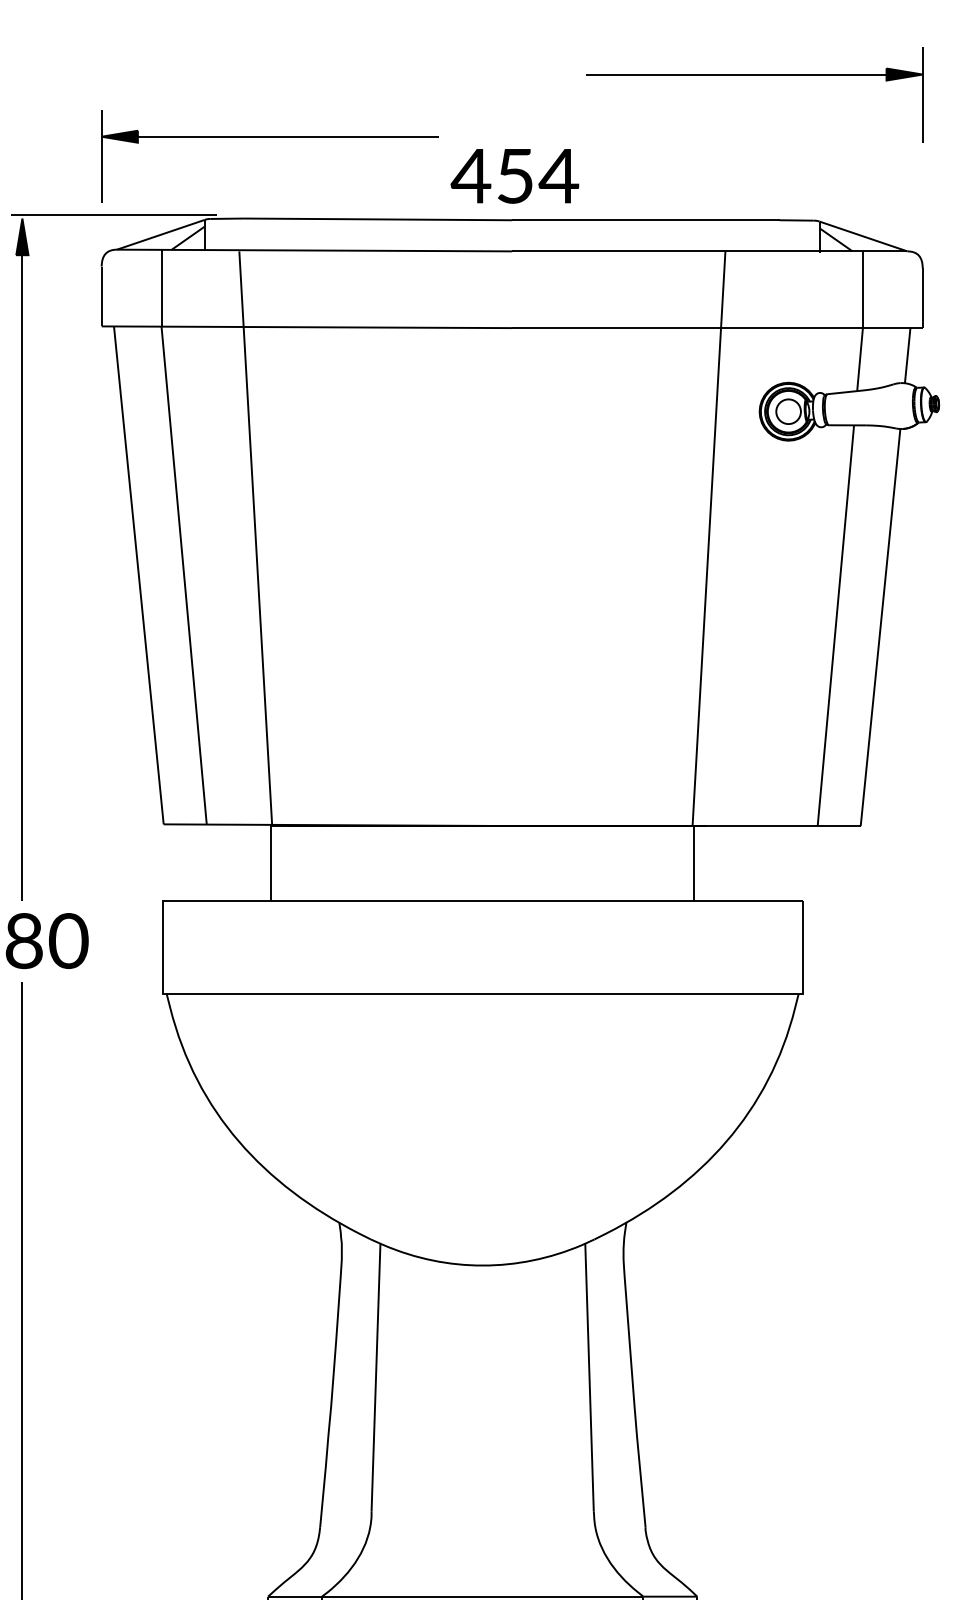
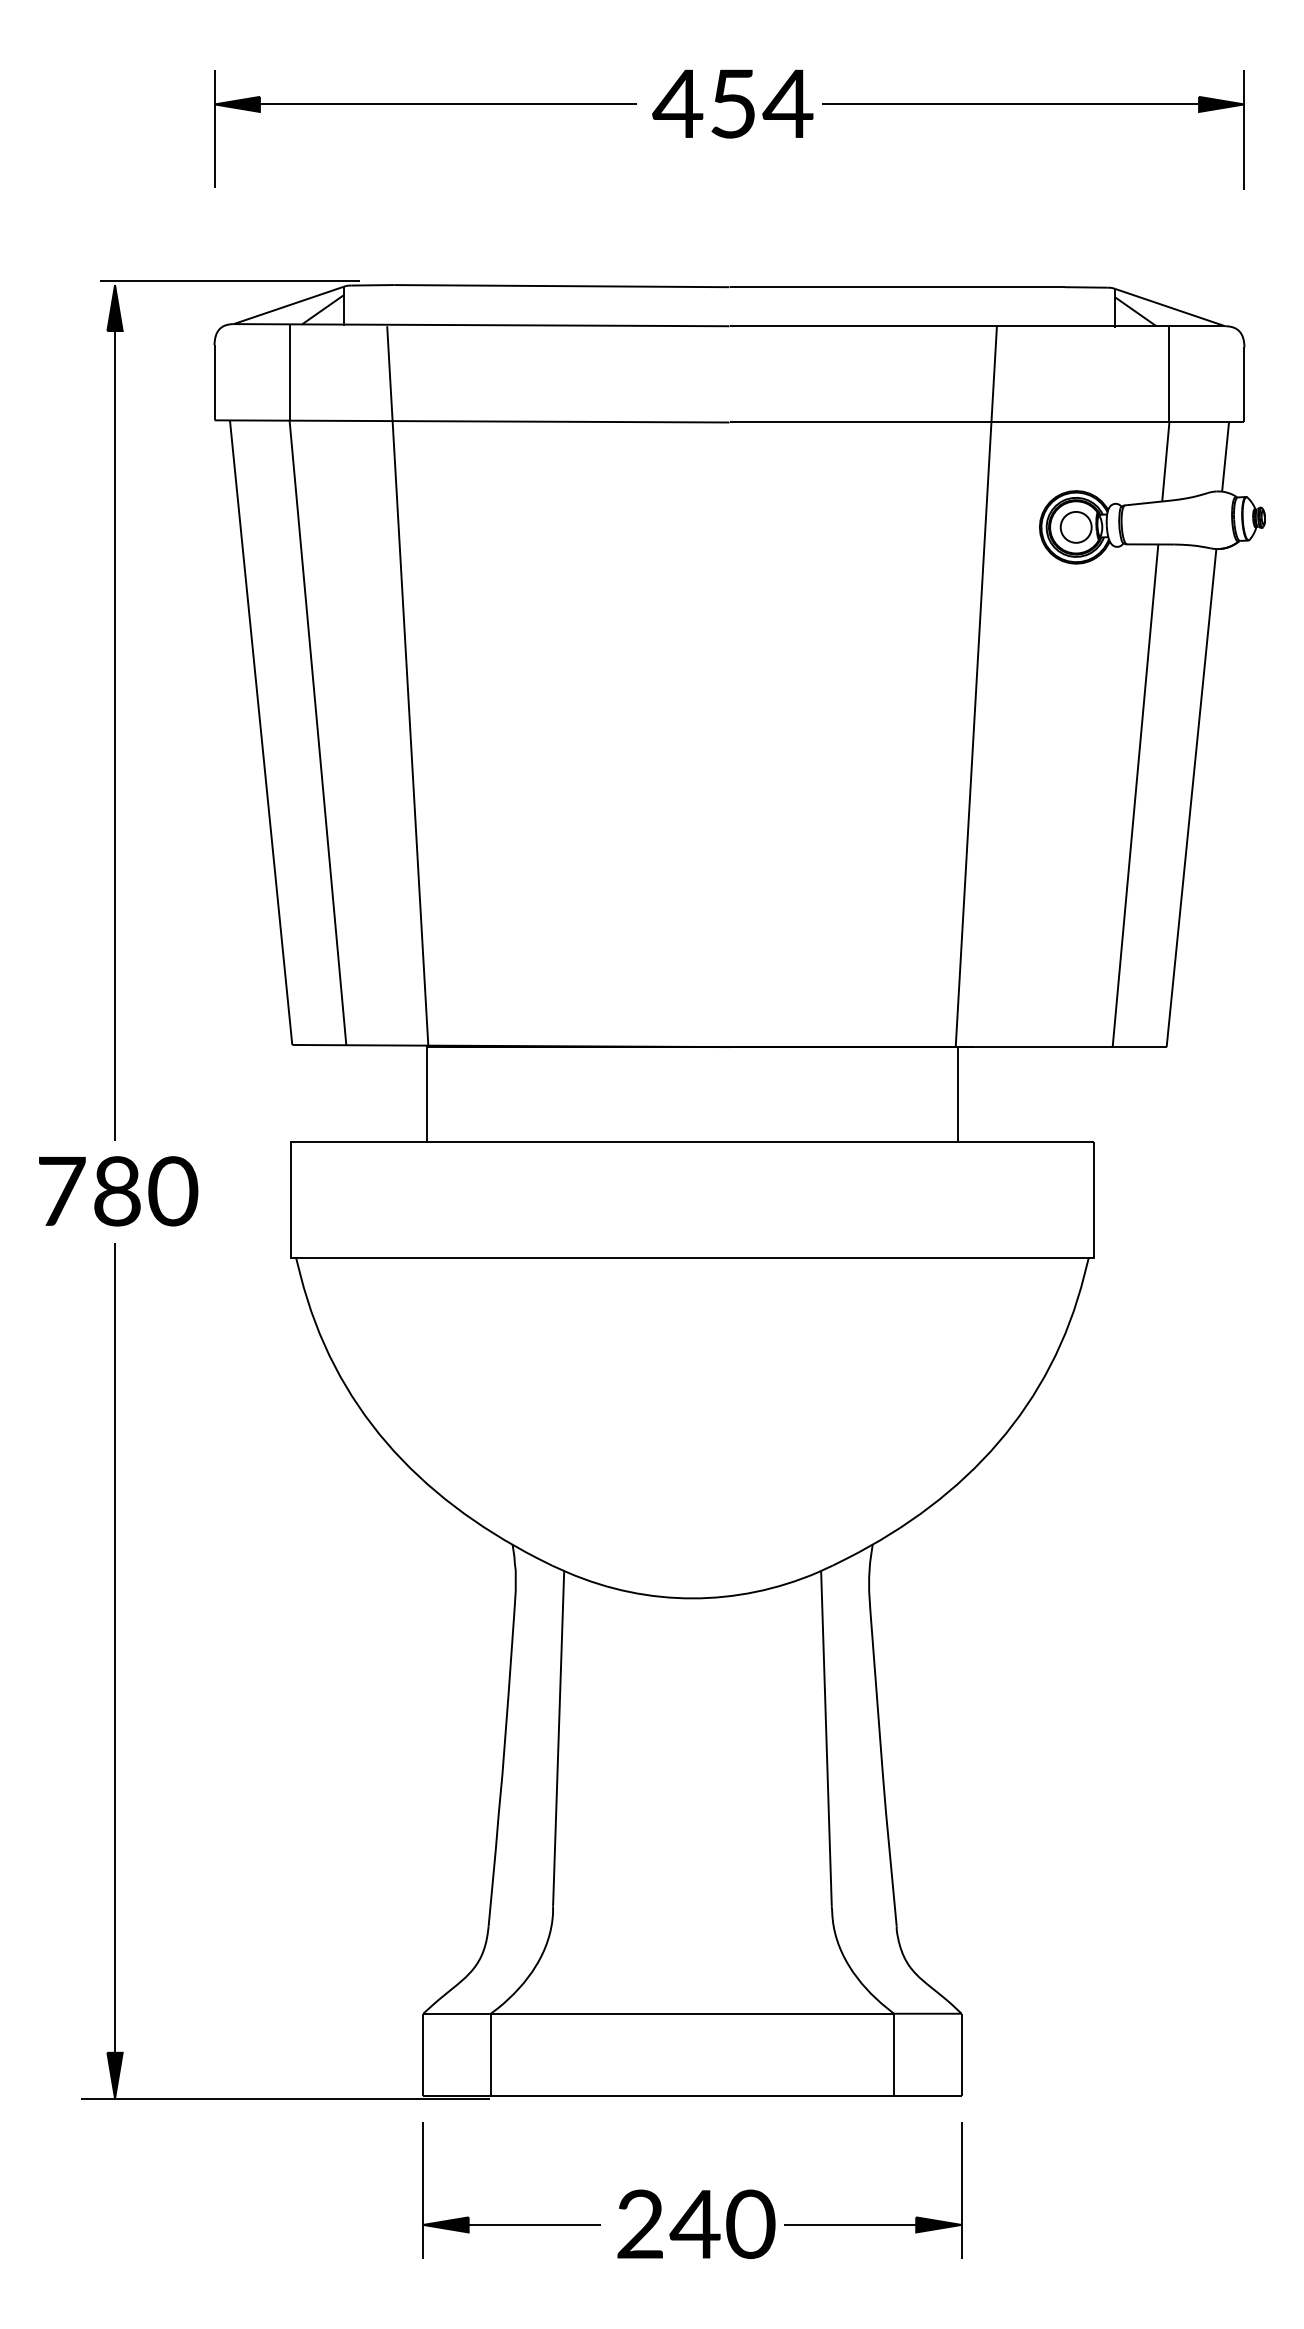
part: (269, 136) -> (425, 104), moved
text: (514, 175) -> (732, 103), moved

